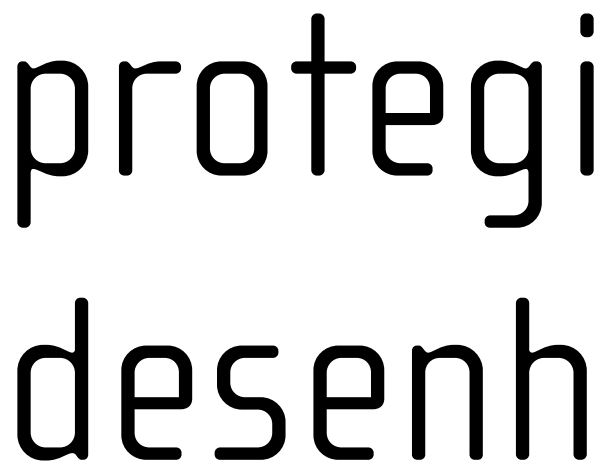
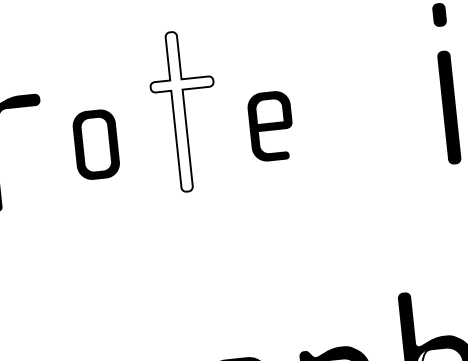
fill: (323, 94) -> (184, 111), removed
part: (231, 118) -> (95, 144), size x0.6
part: (407, 118) -> (270, 126), size x0.6
part: (506, 143) -> (371, 140), removed

